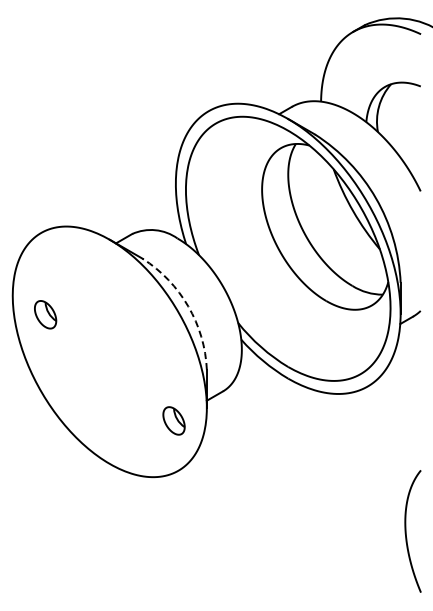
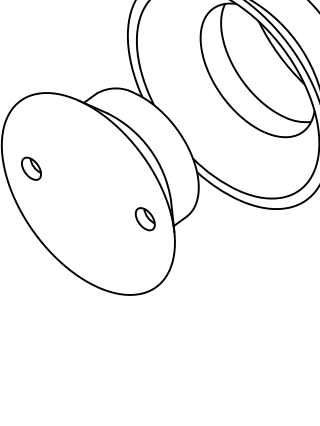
arc: (188, 306) -> (150, 149), dashed -> solid
part: (173, 420) -> (144, 218), moved

